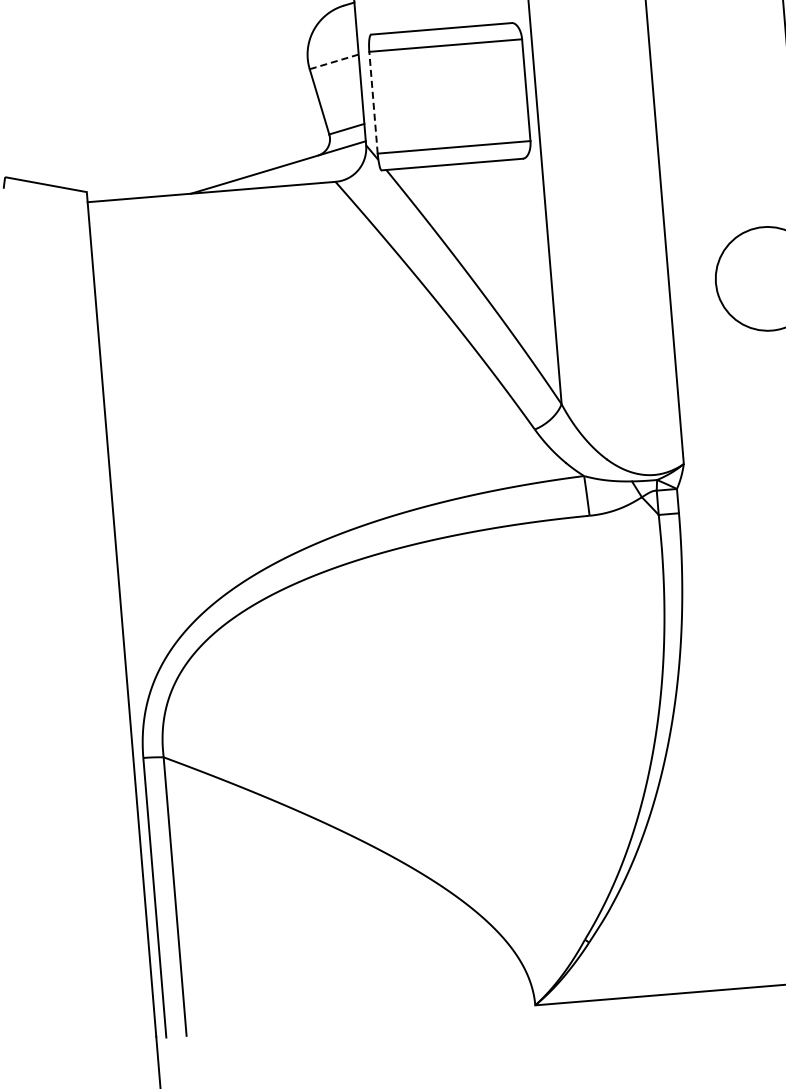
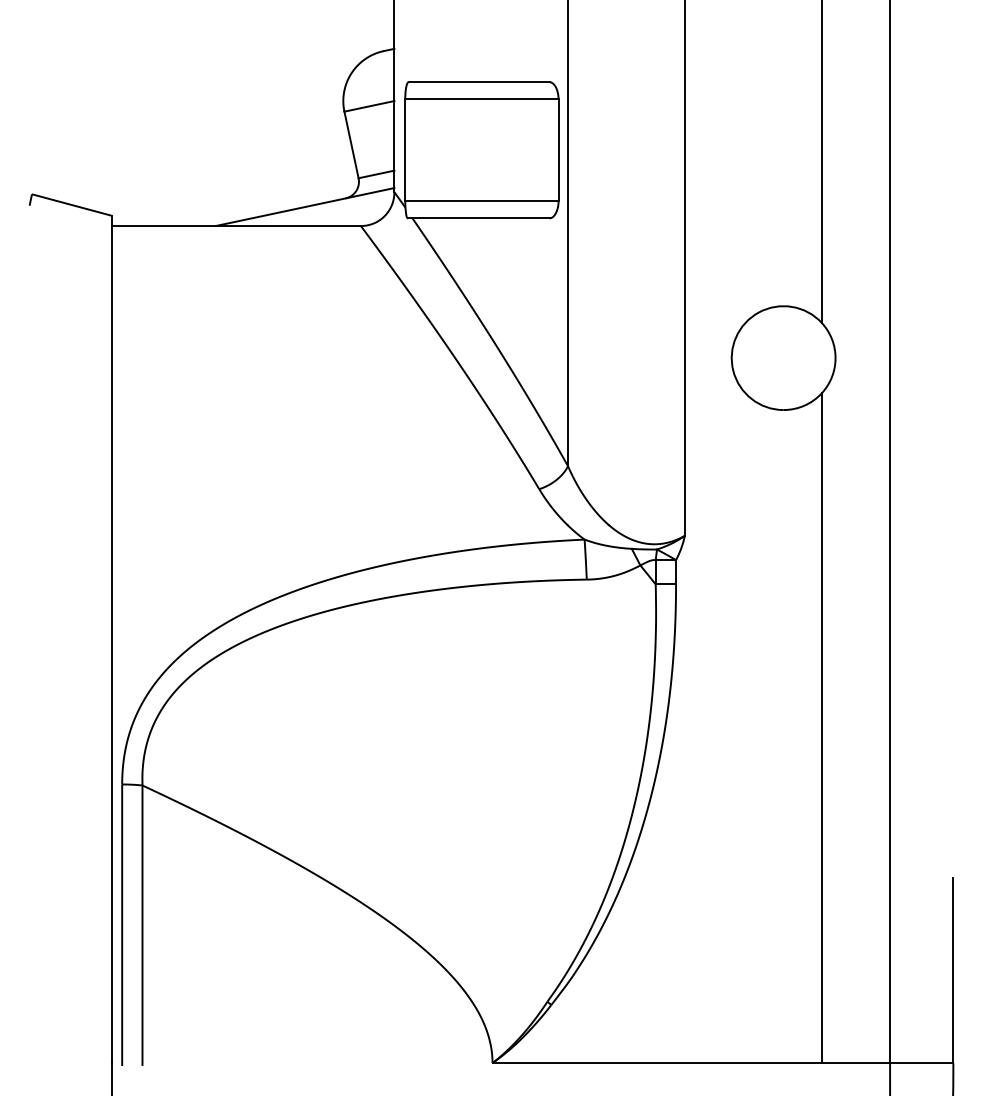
line: (334, 62) -> (369, 106), dashed -> solid
line: (373, 101) -> (405, 149), dashed -> solid

